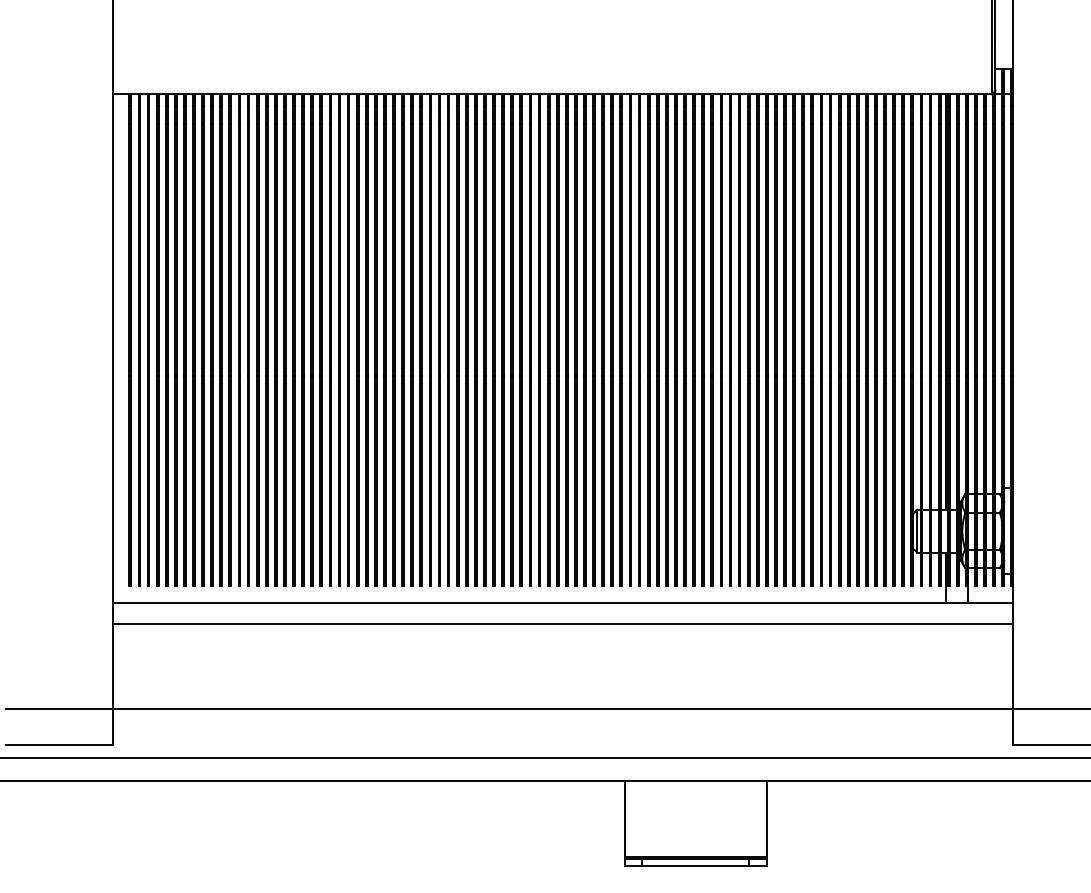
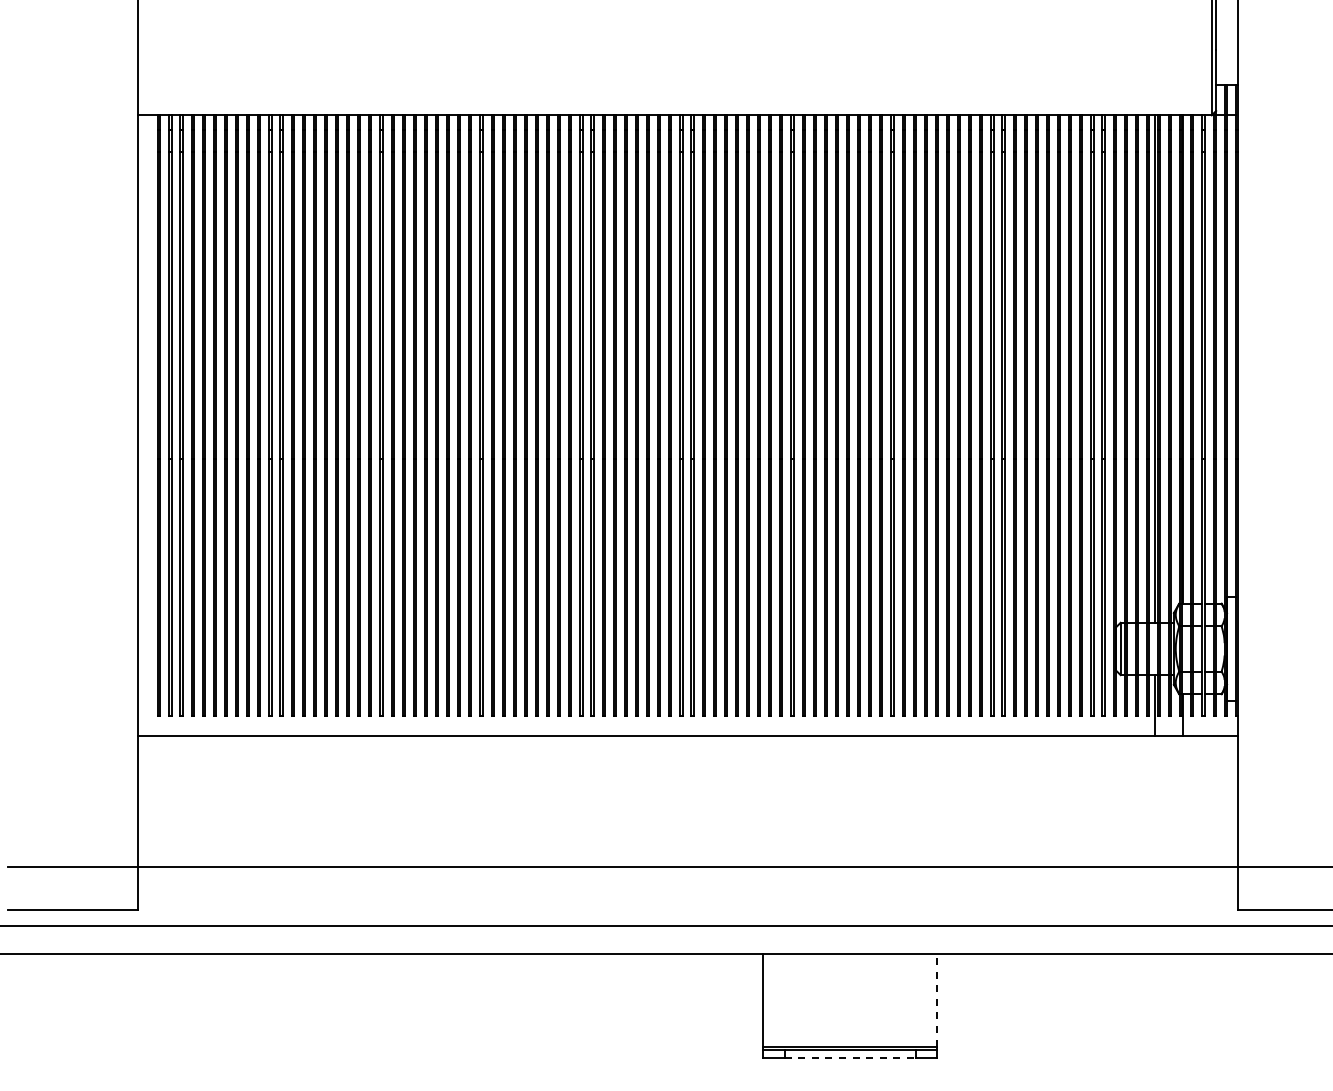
line: (562, 624) -> (687, 762), removed
line: (767, 818) -> (937, 999), solid -> dashed
line: (696, 866) -> (850, 1058), solid -> dashed

